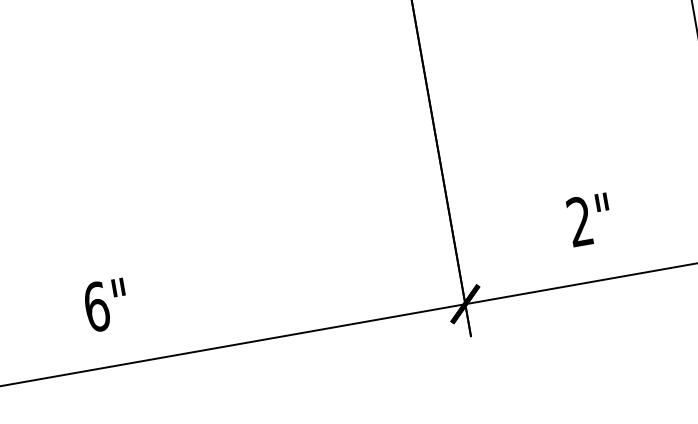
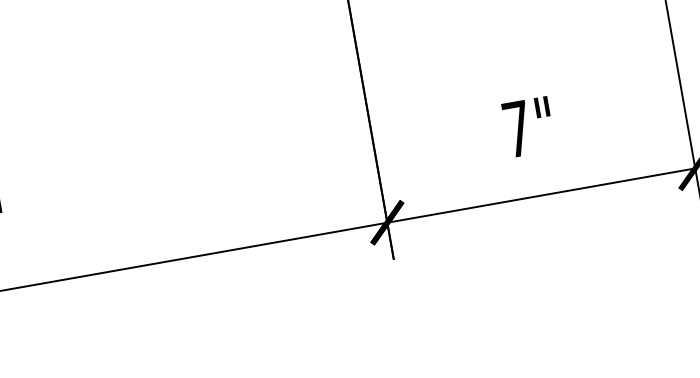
text: (579, 221) -> (516, 128), 2" -> 7"

